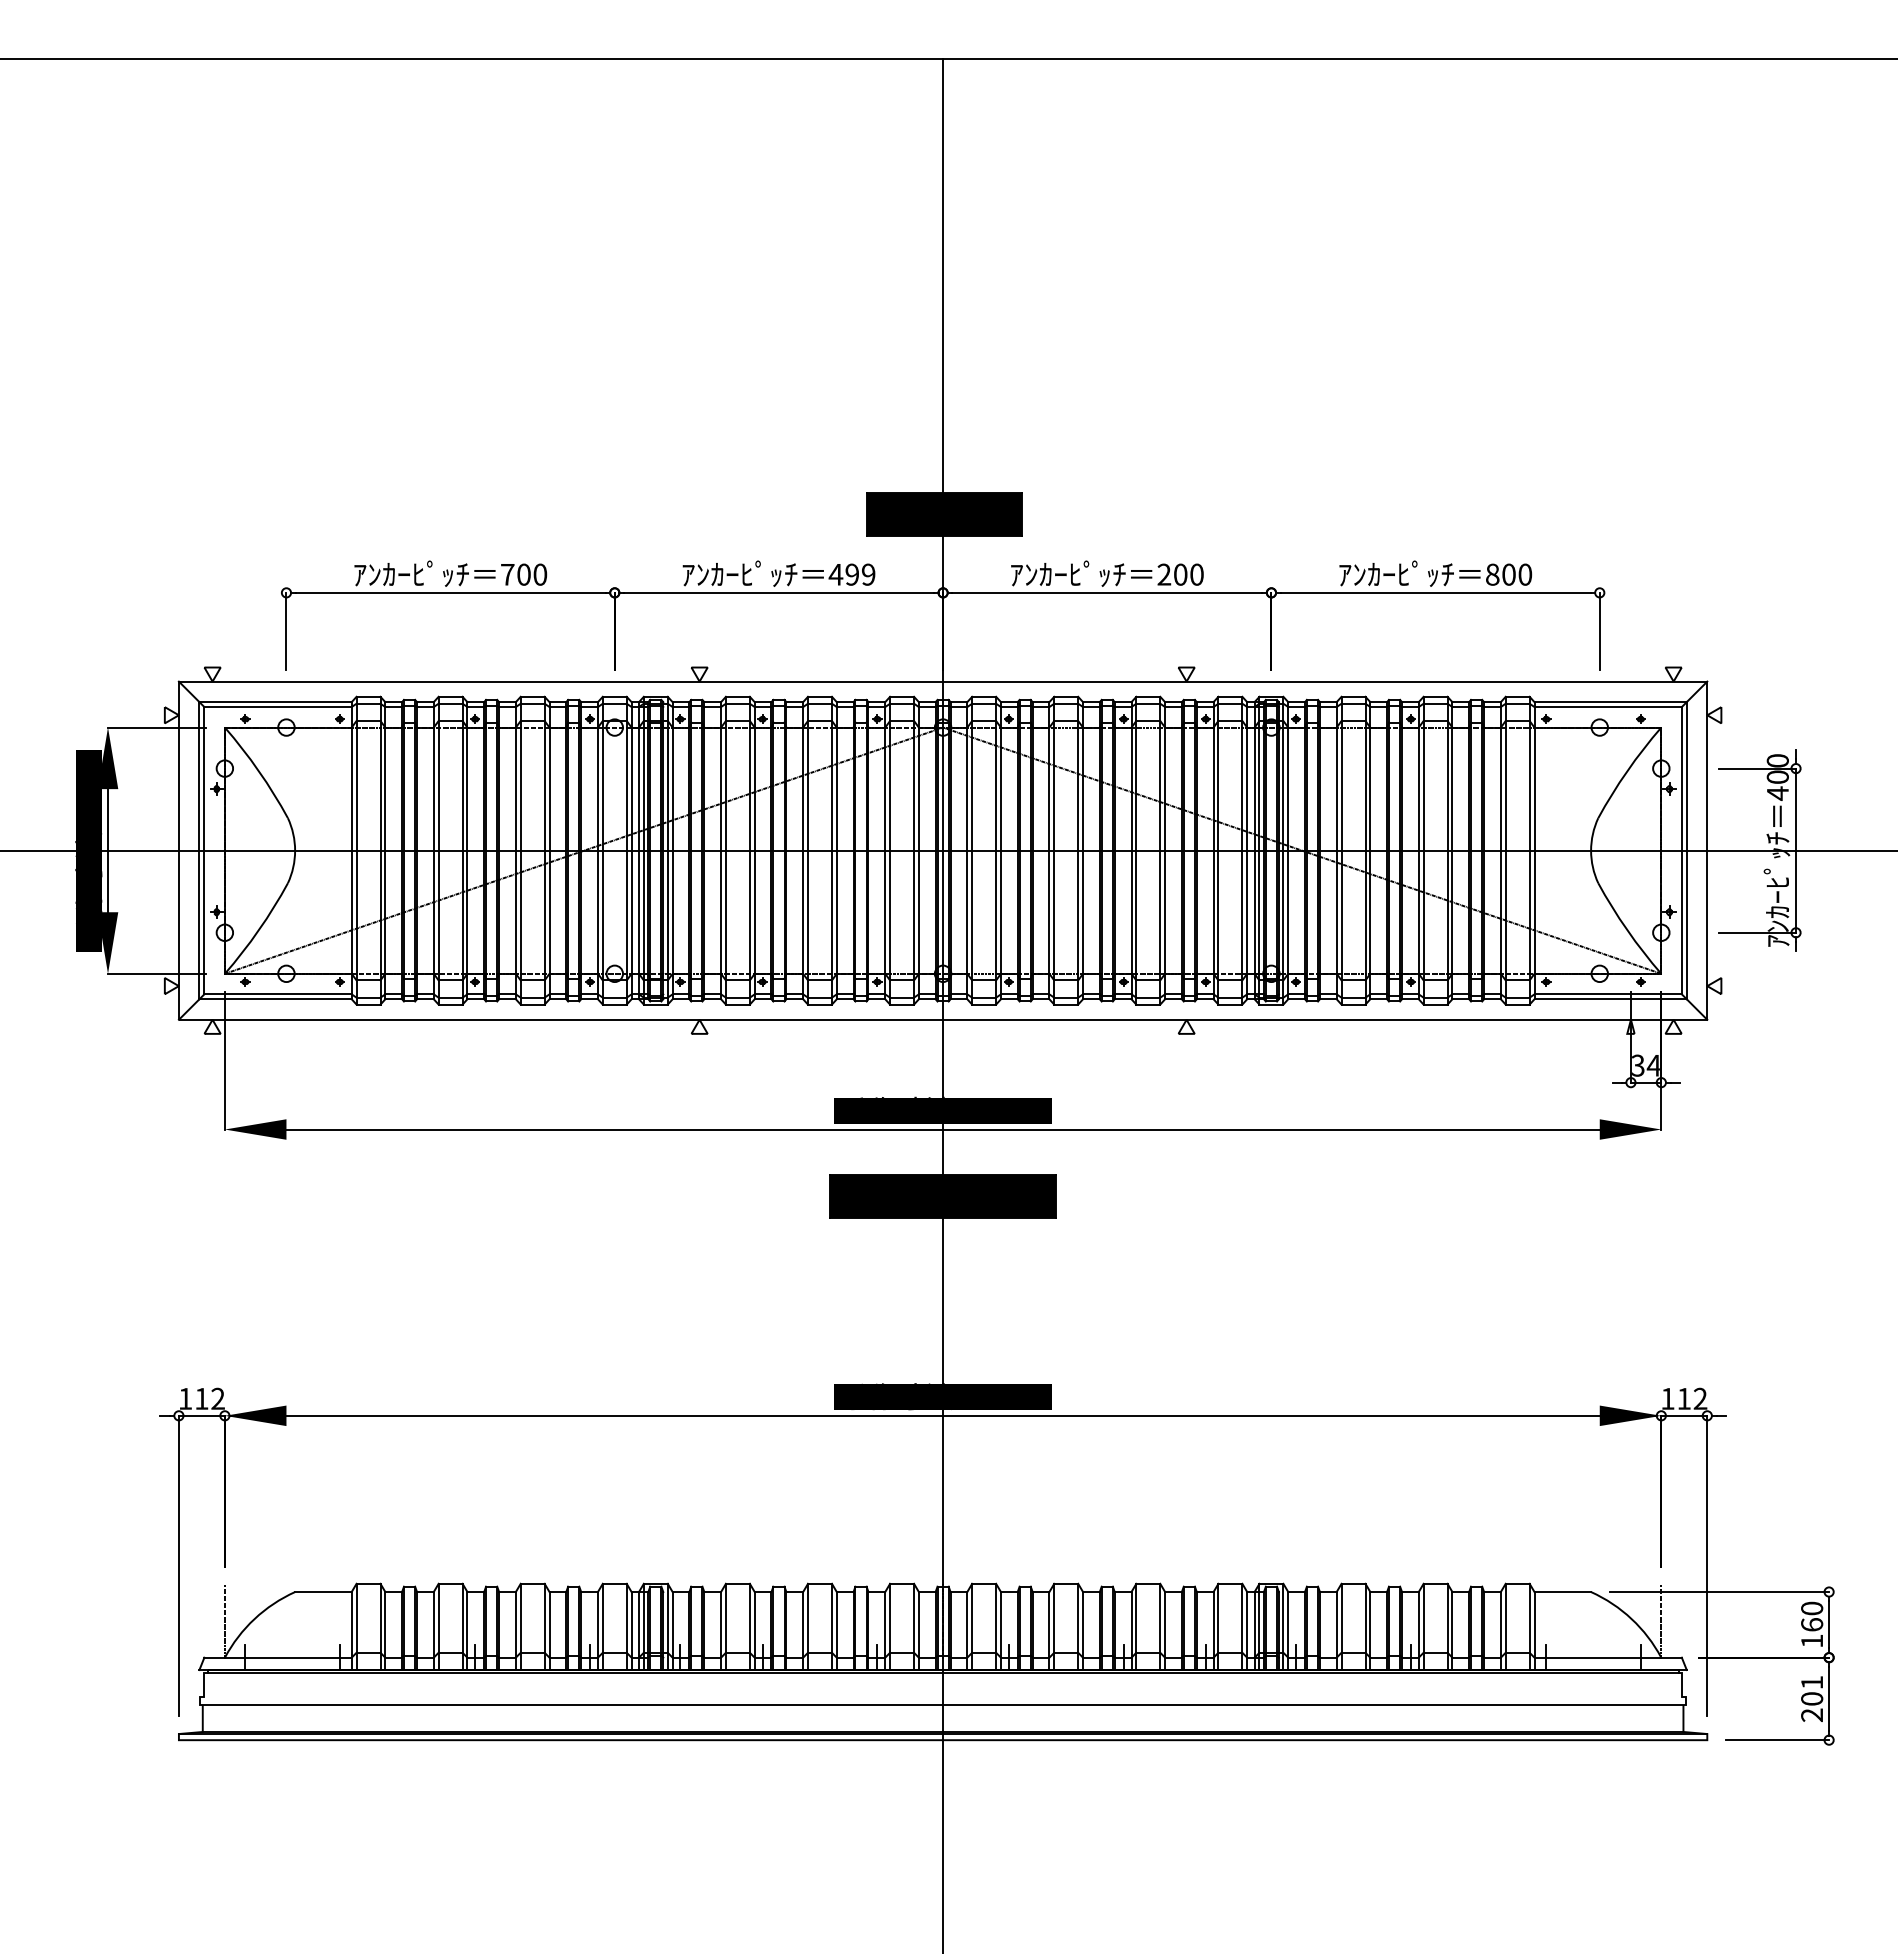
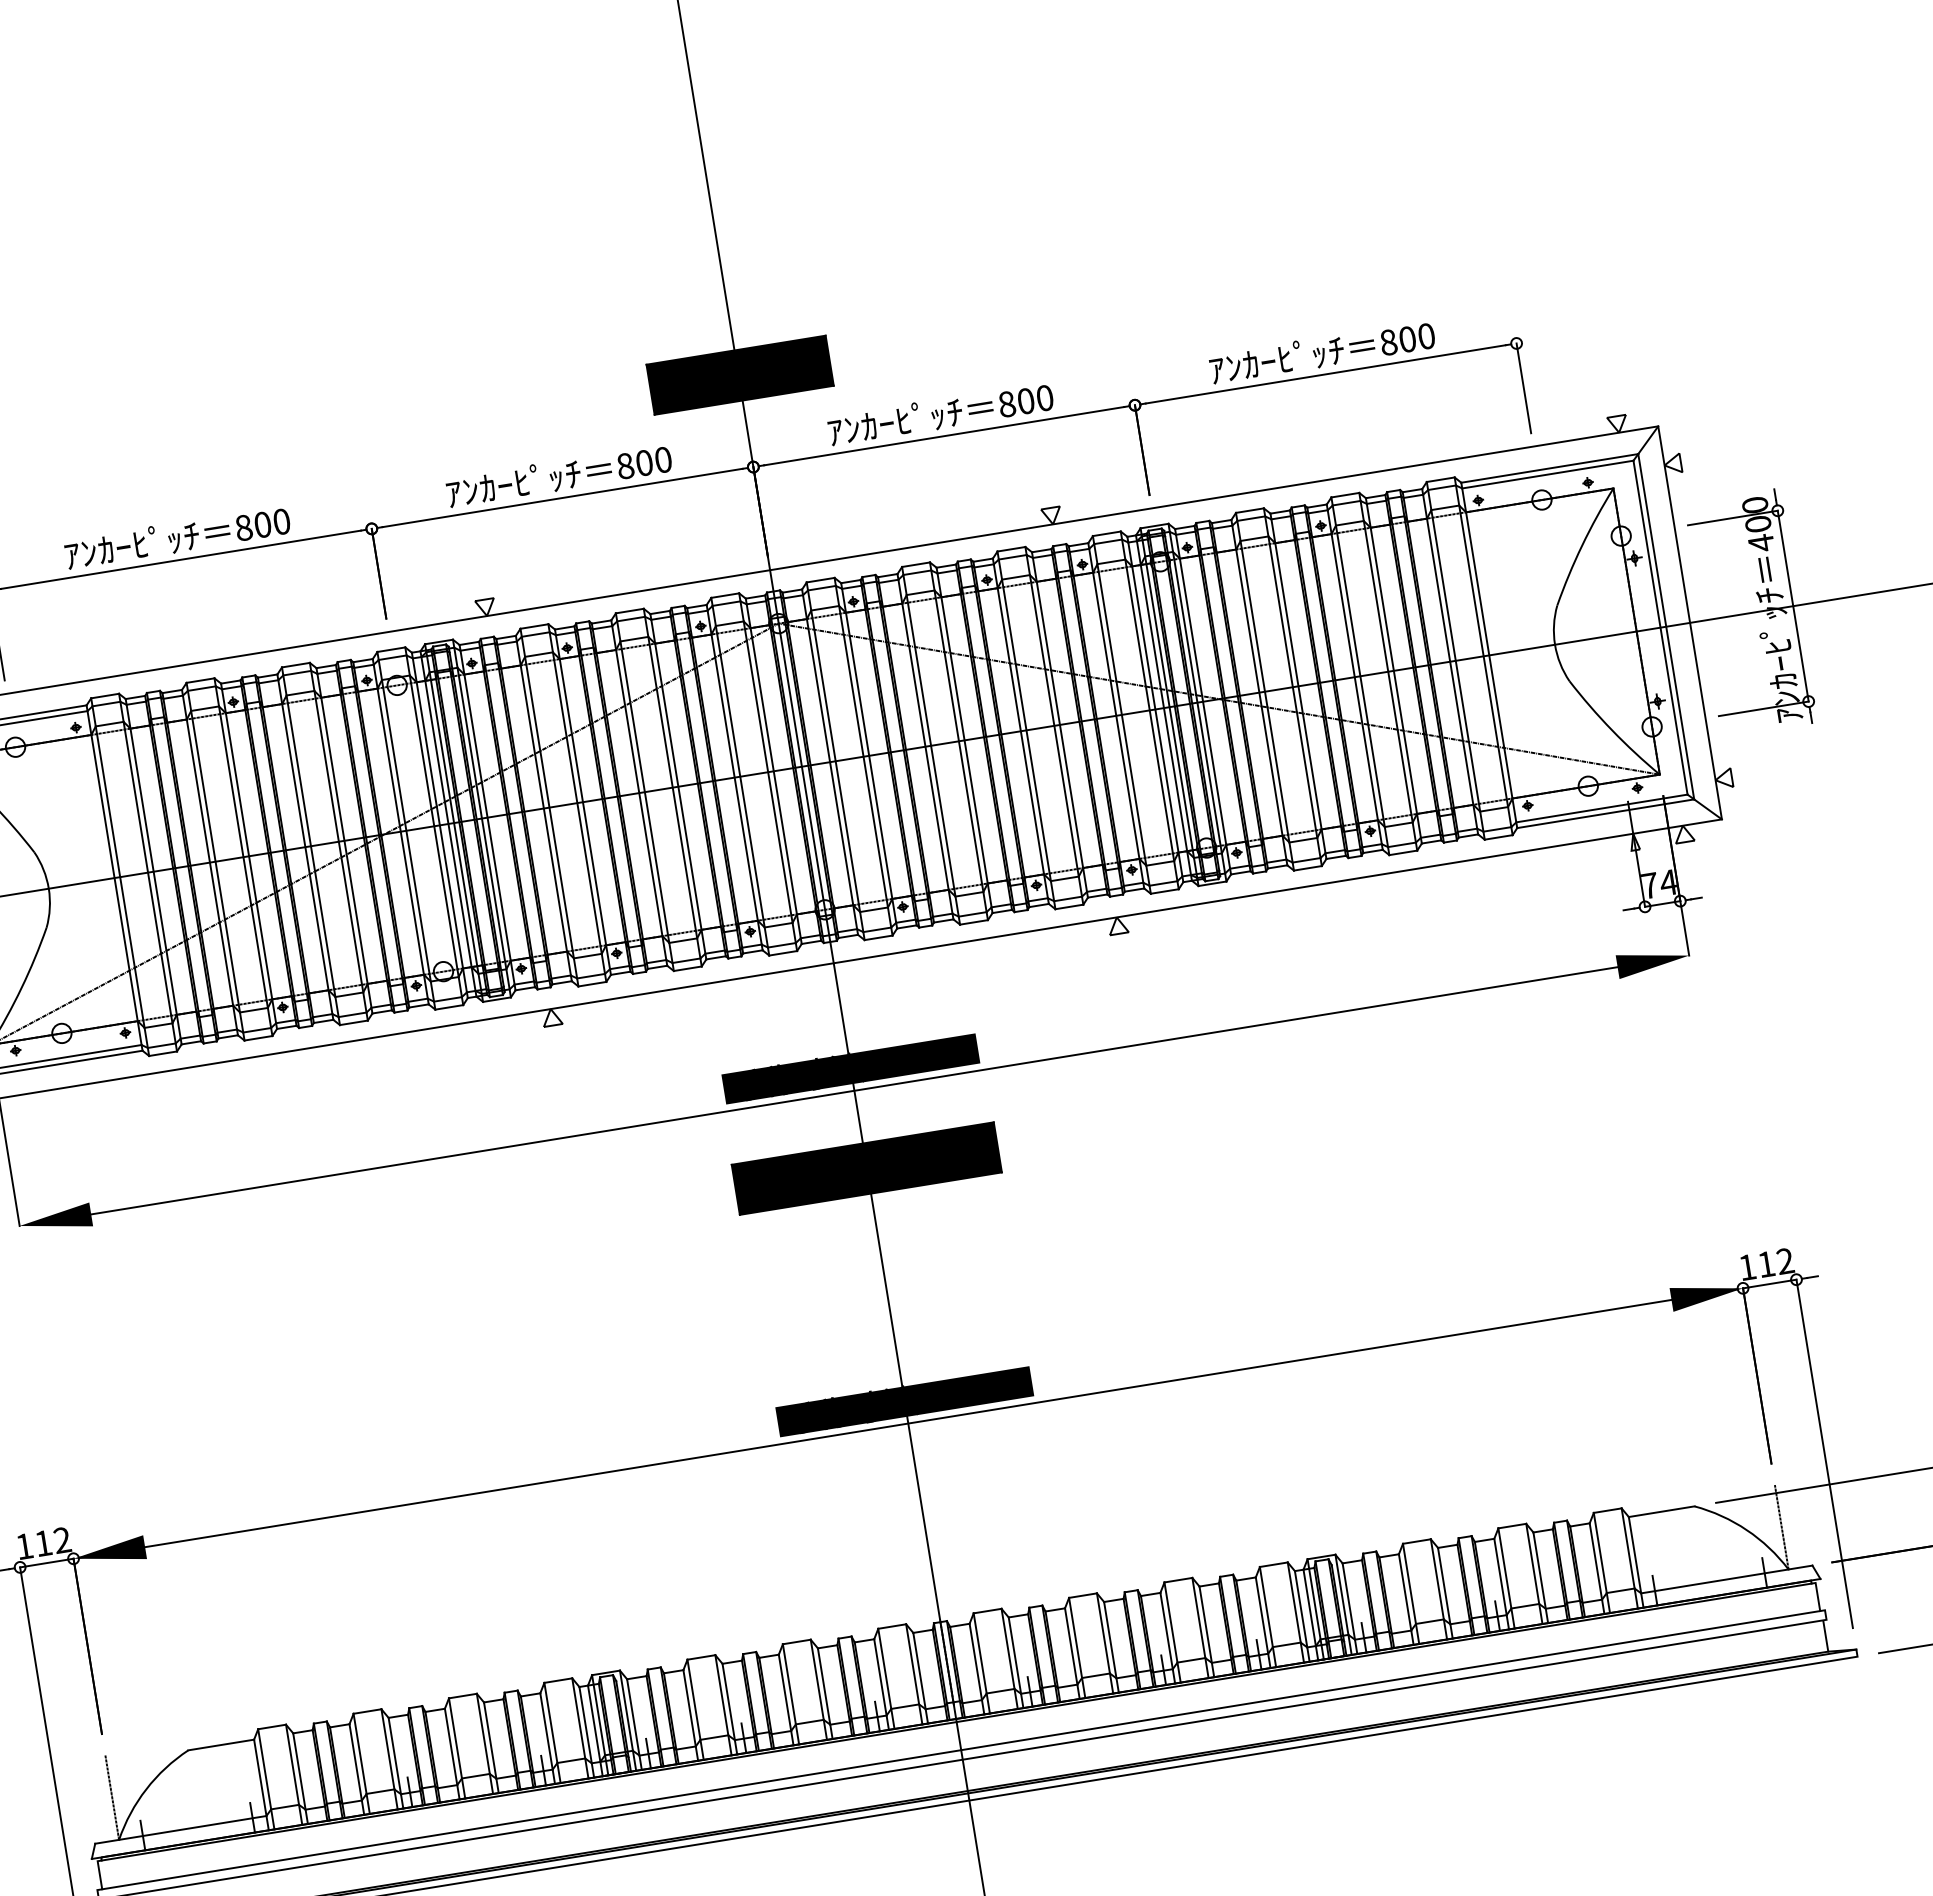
text: (507, 574) -> (243, 527), 700 -> 800
text: (851, 574) -> (643, 462), 499 -> 800
text: (1164, 574) -> (1007, 404), 200 -> 800
text: (1638, 1065) -> (1650, 885), 34 -> 74
line: (943, 1696) -> (961, 1749), added

